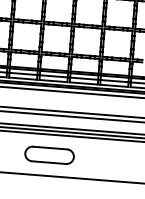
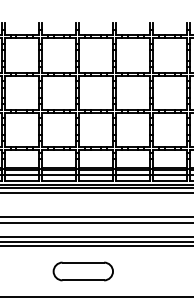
part: (48, 155) -> (82, 271), moved

